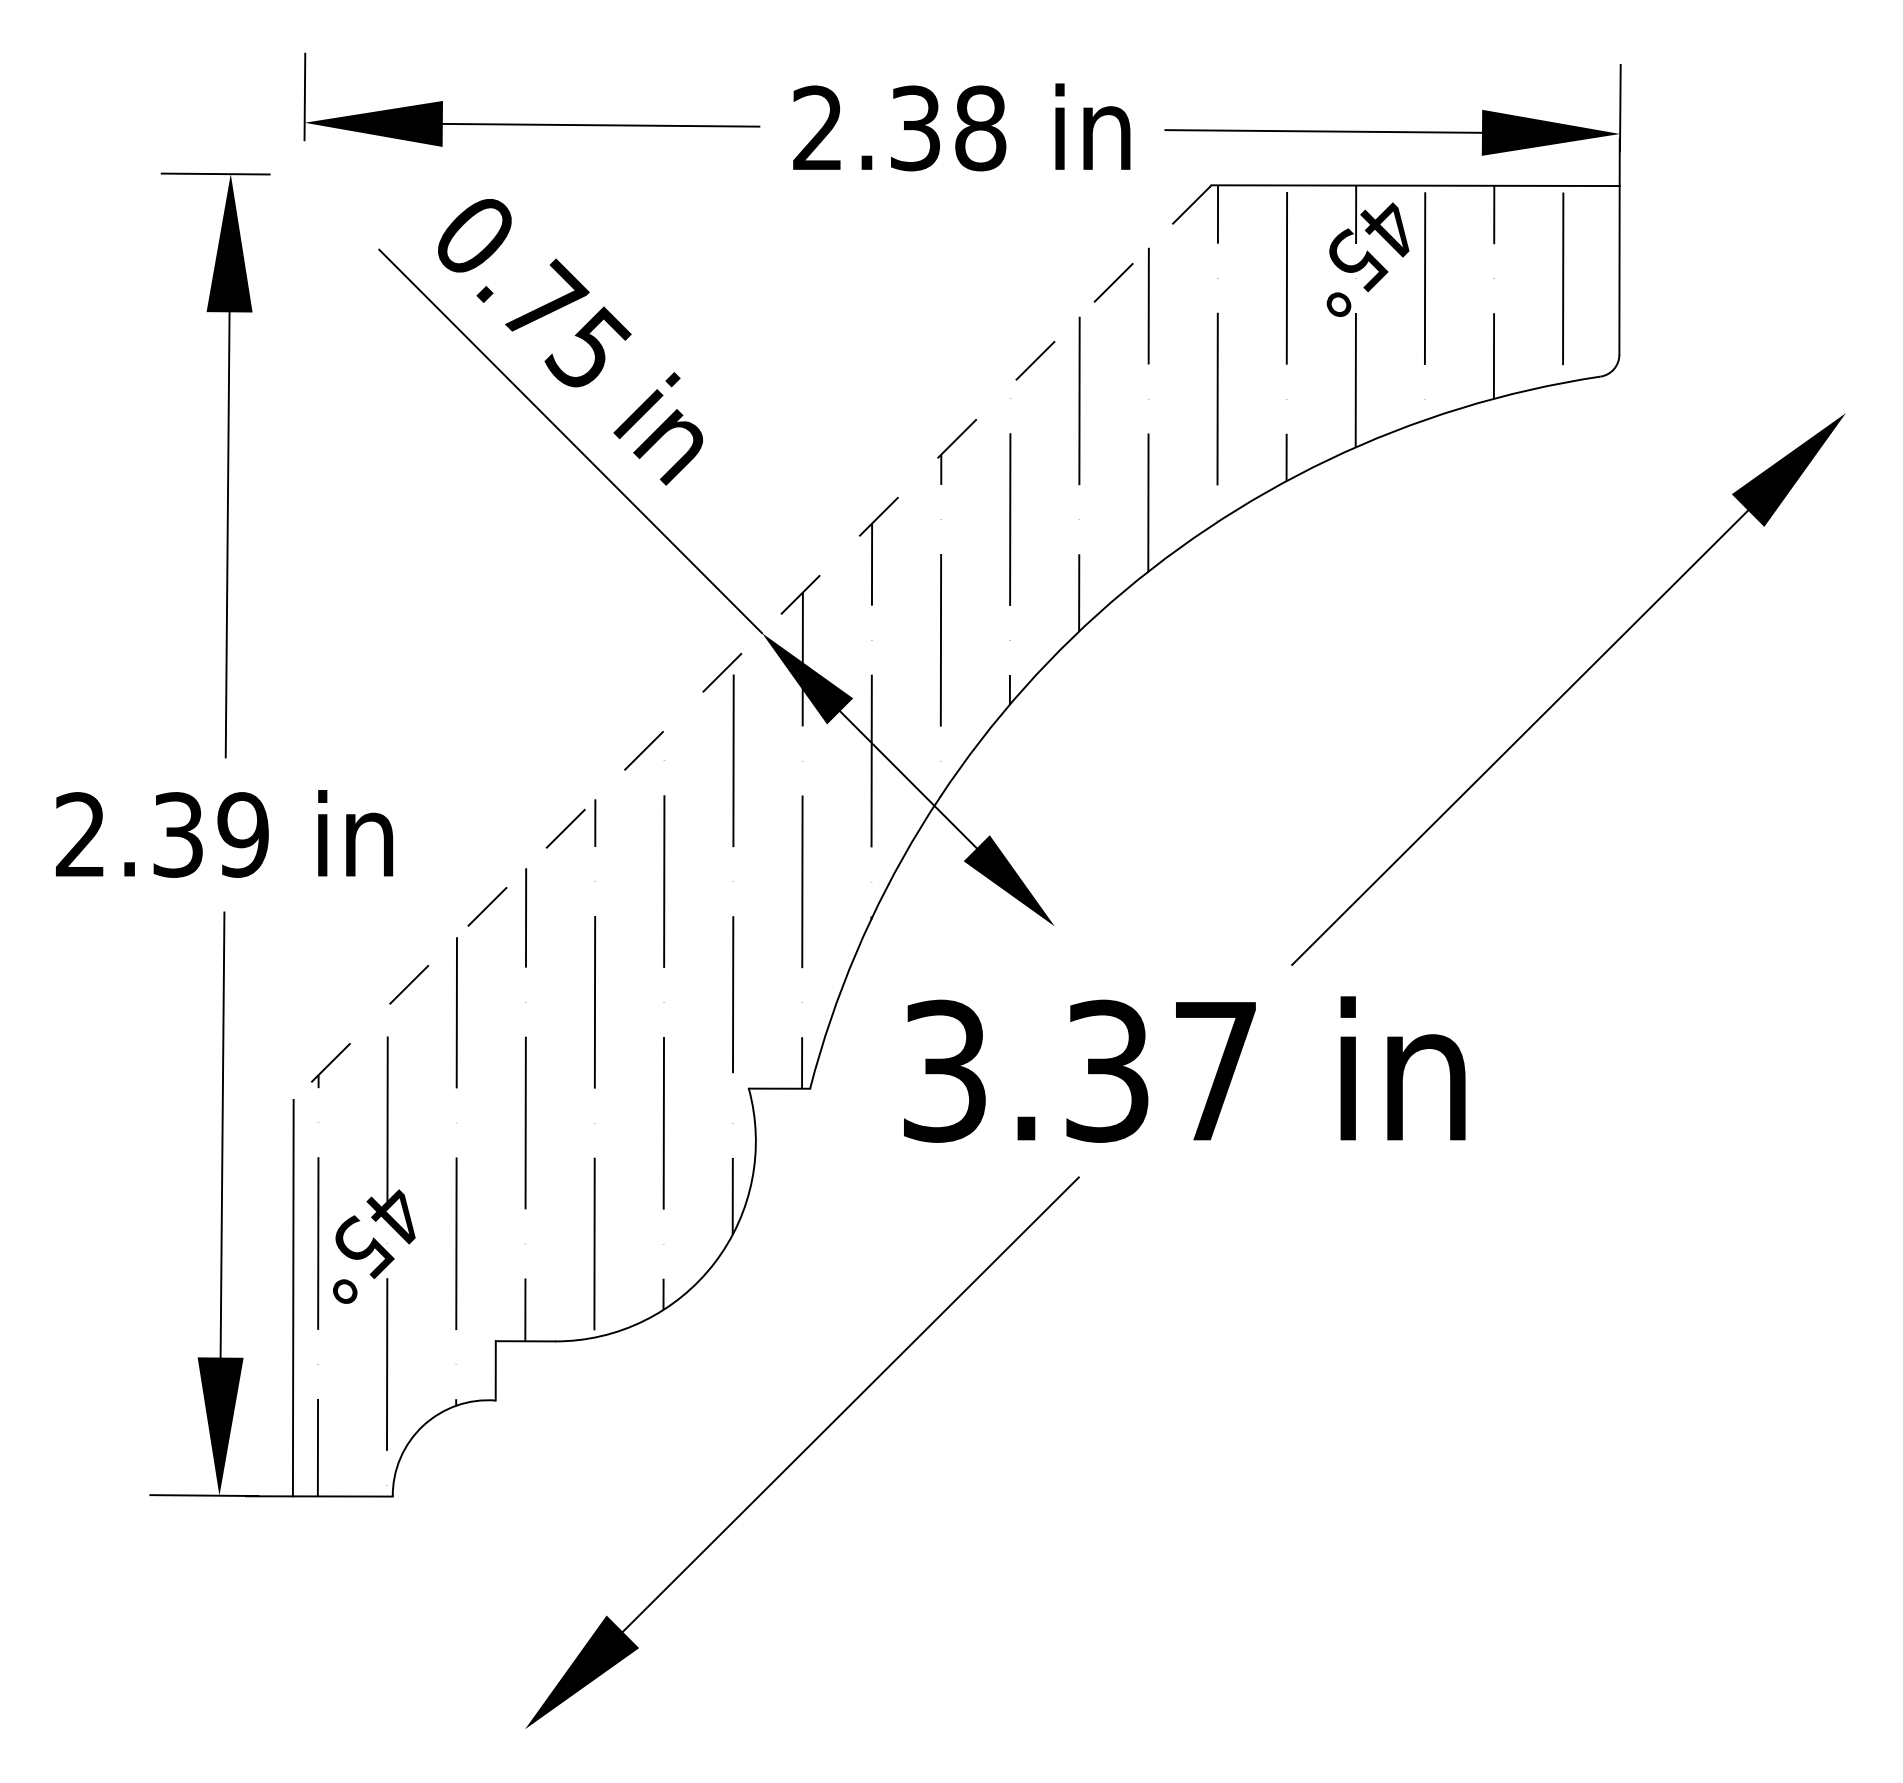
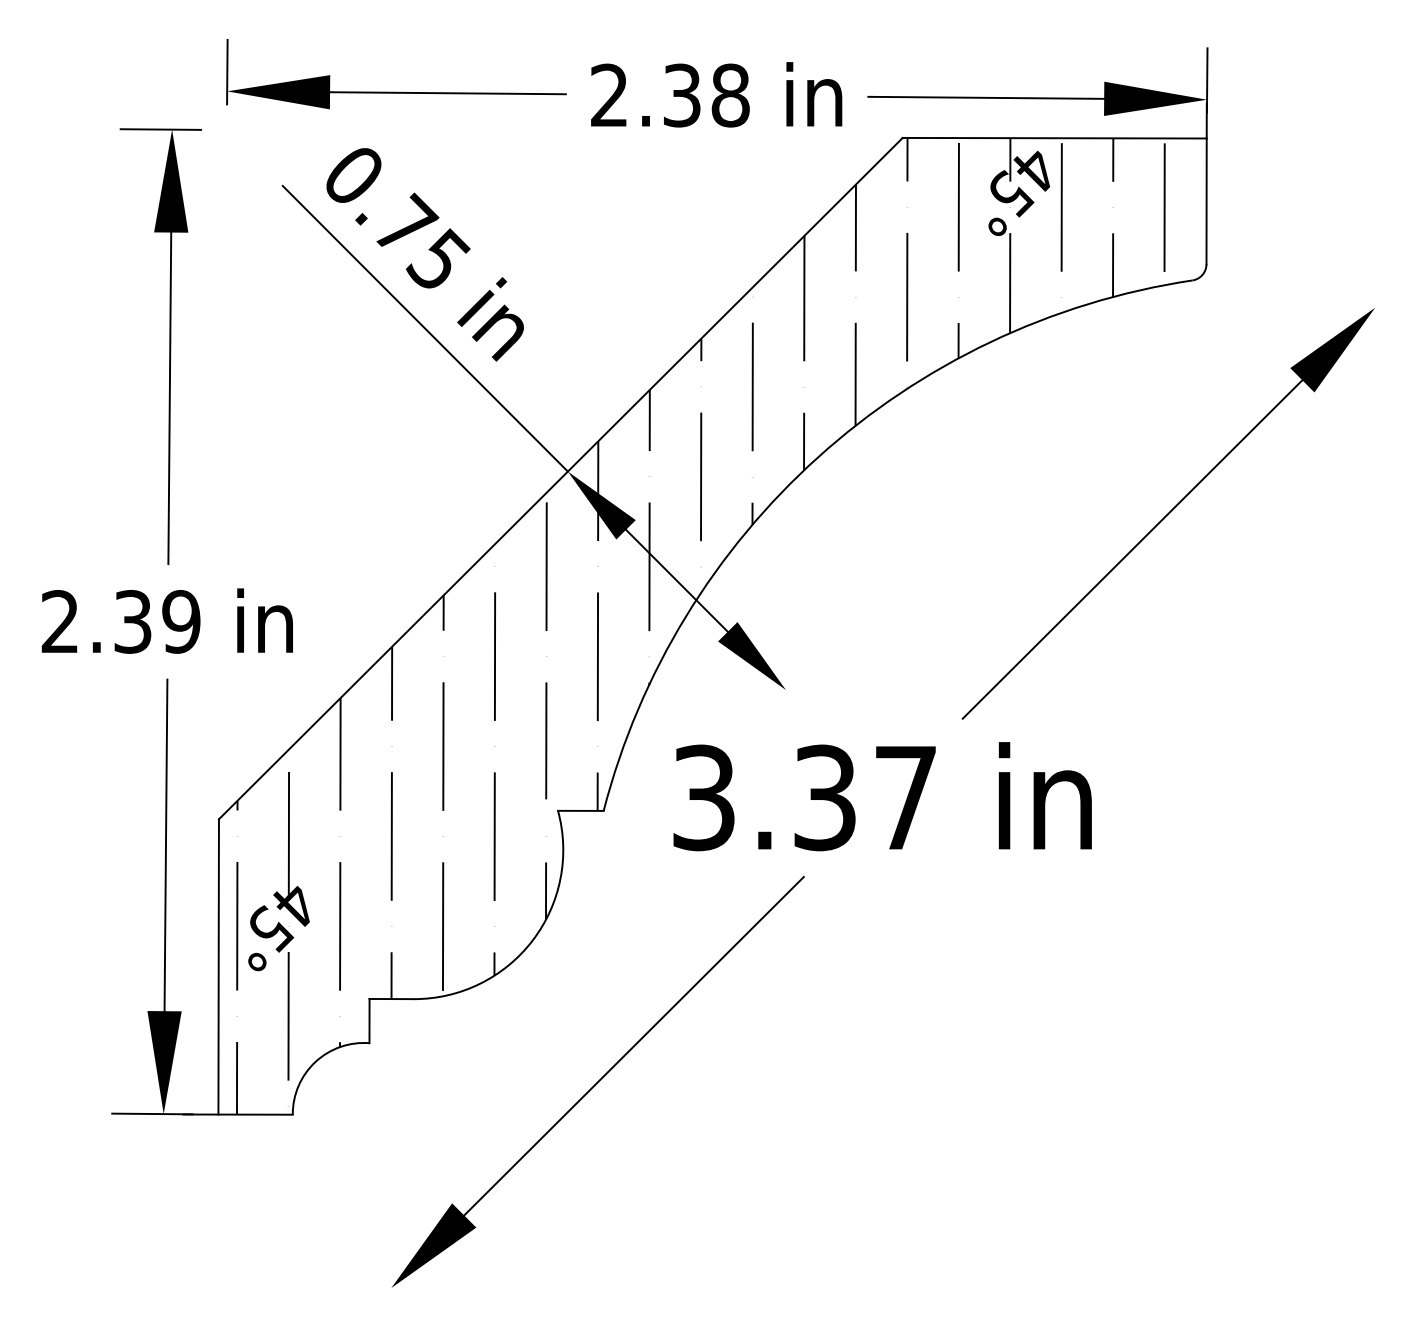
line: (752, 642) -> (560, 478), dashed -> solid

